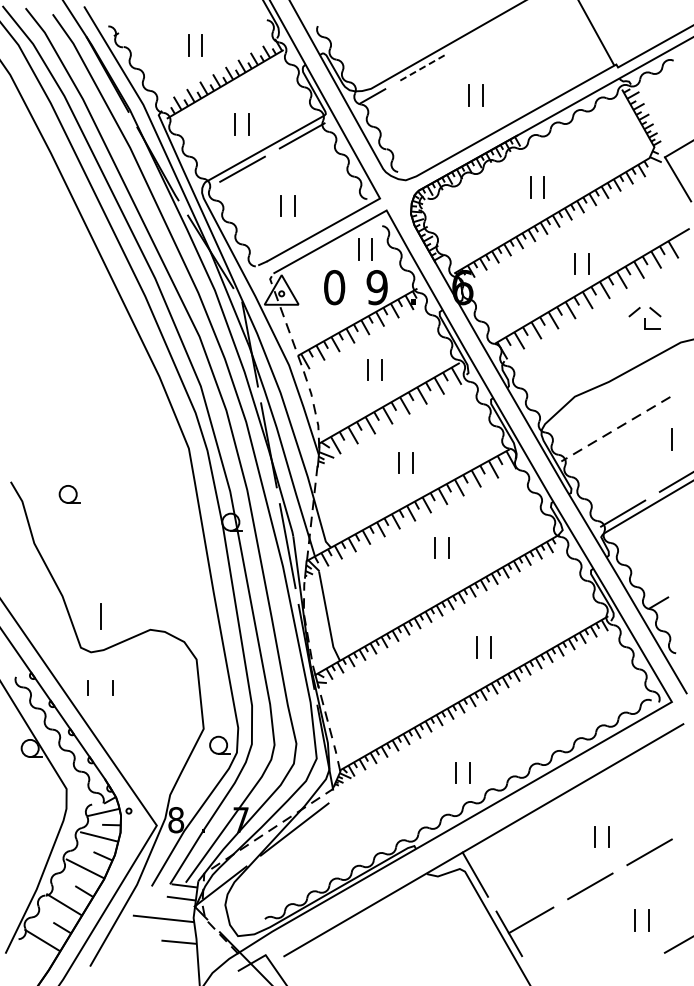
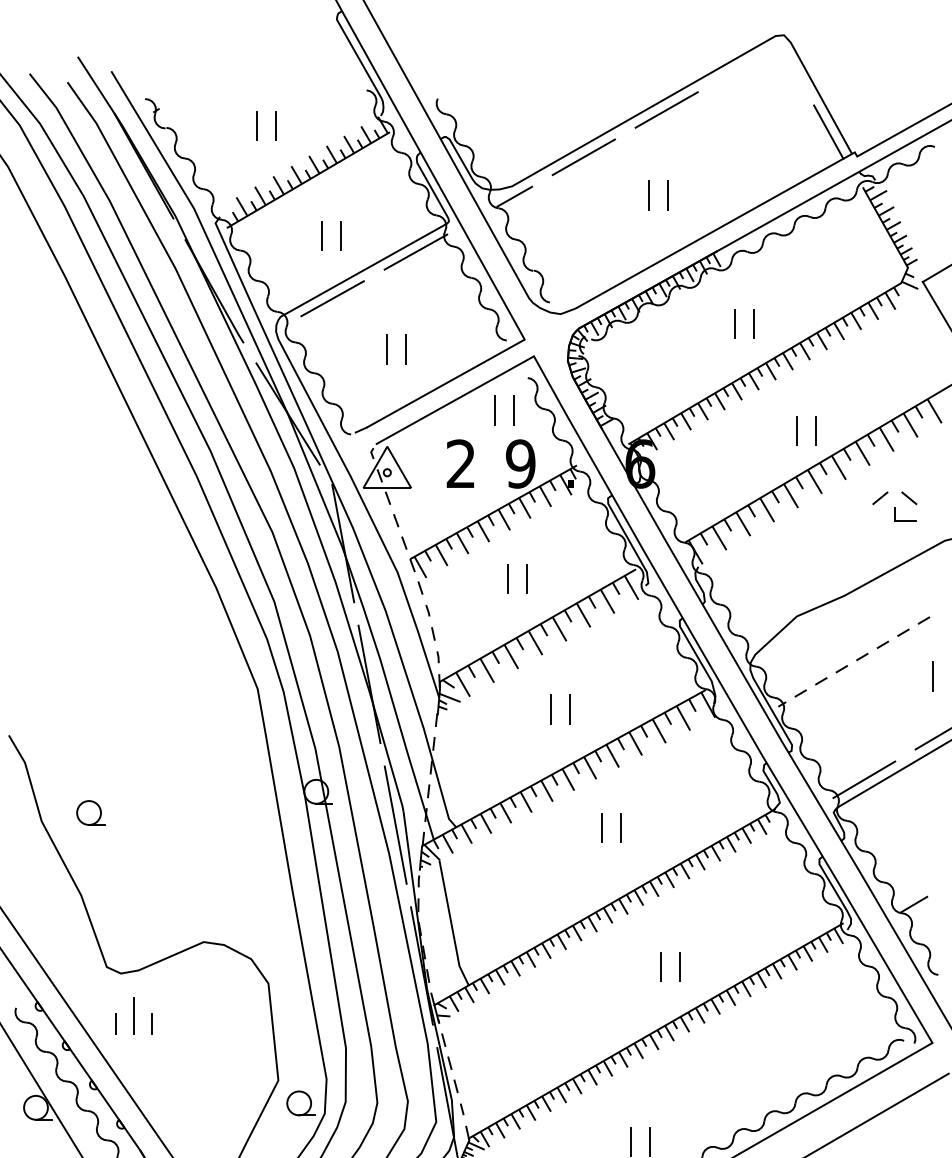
line: (481, 33) -> (666, 109), added
line: (597, 49) -> (828, 131), added
line: (422, 68) -> (584, 157), dashed -> solid
text: (334, 287) -> (461, 463), 0 -> 2
part: (69, 494) -> (90, 813), moved
line: (100, 616) -> (134, 1015), moved

